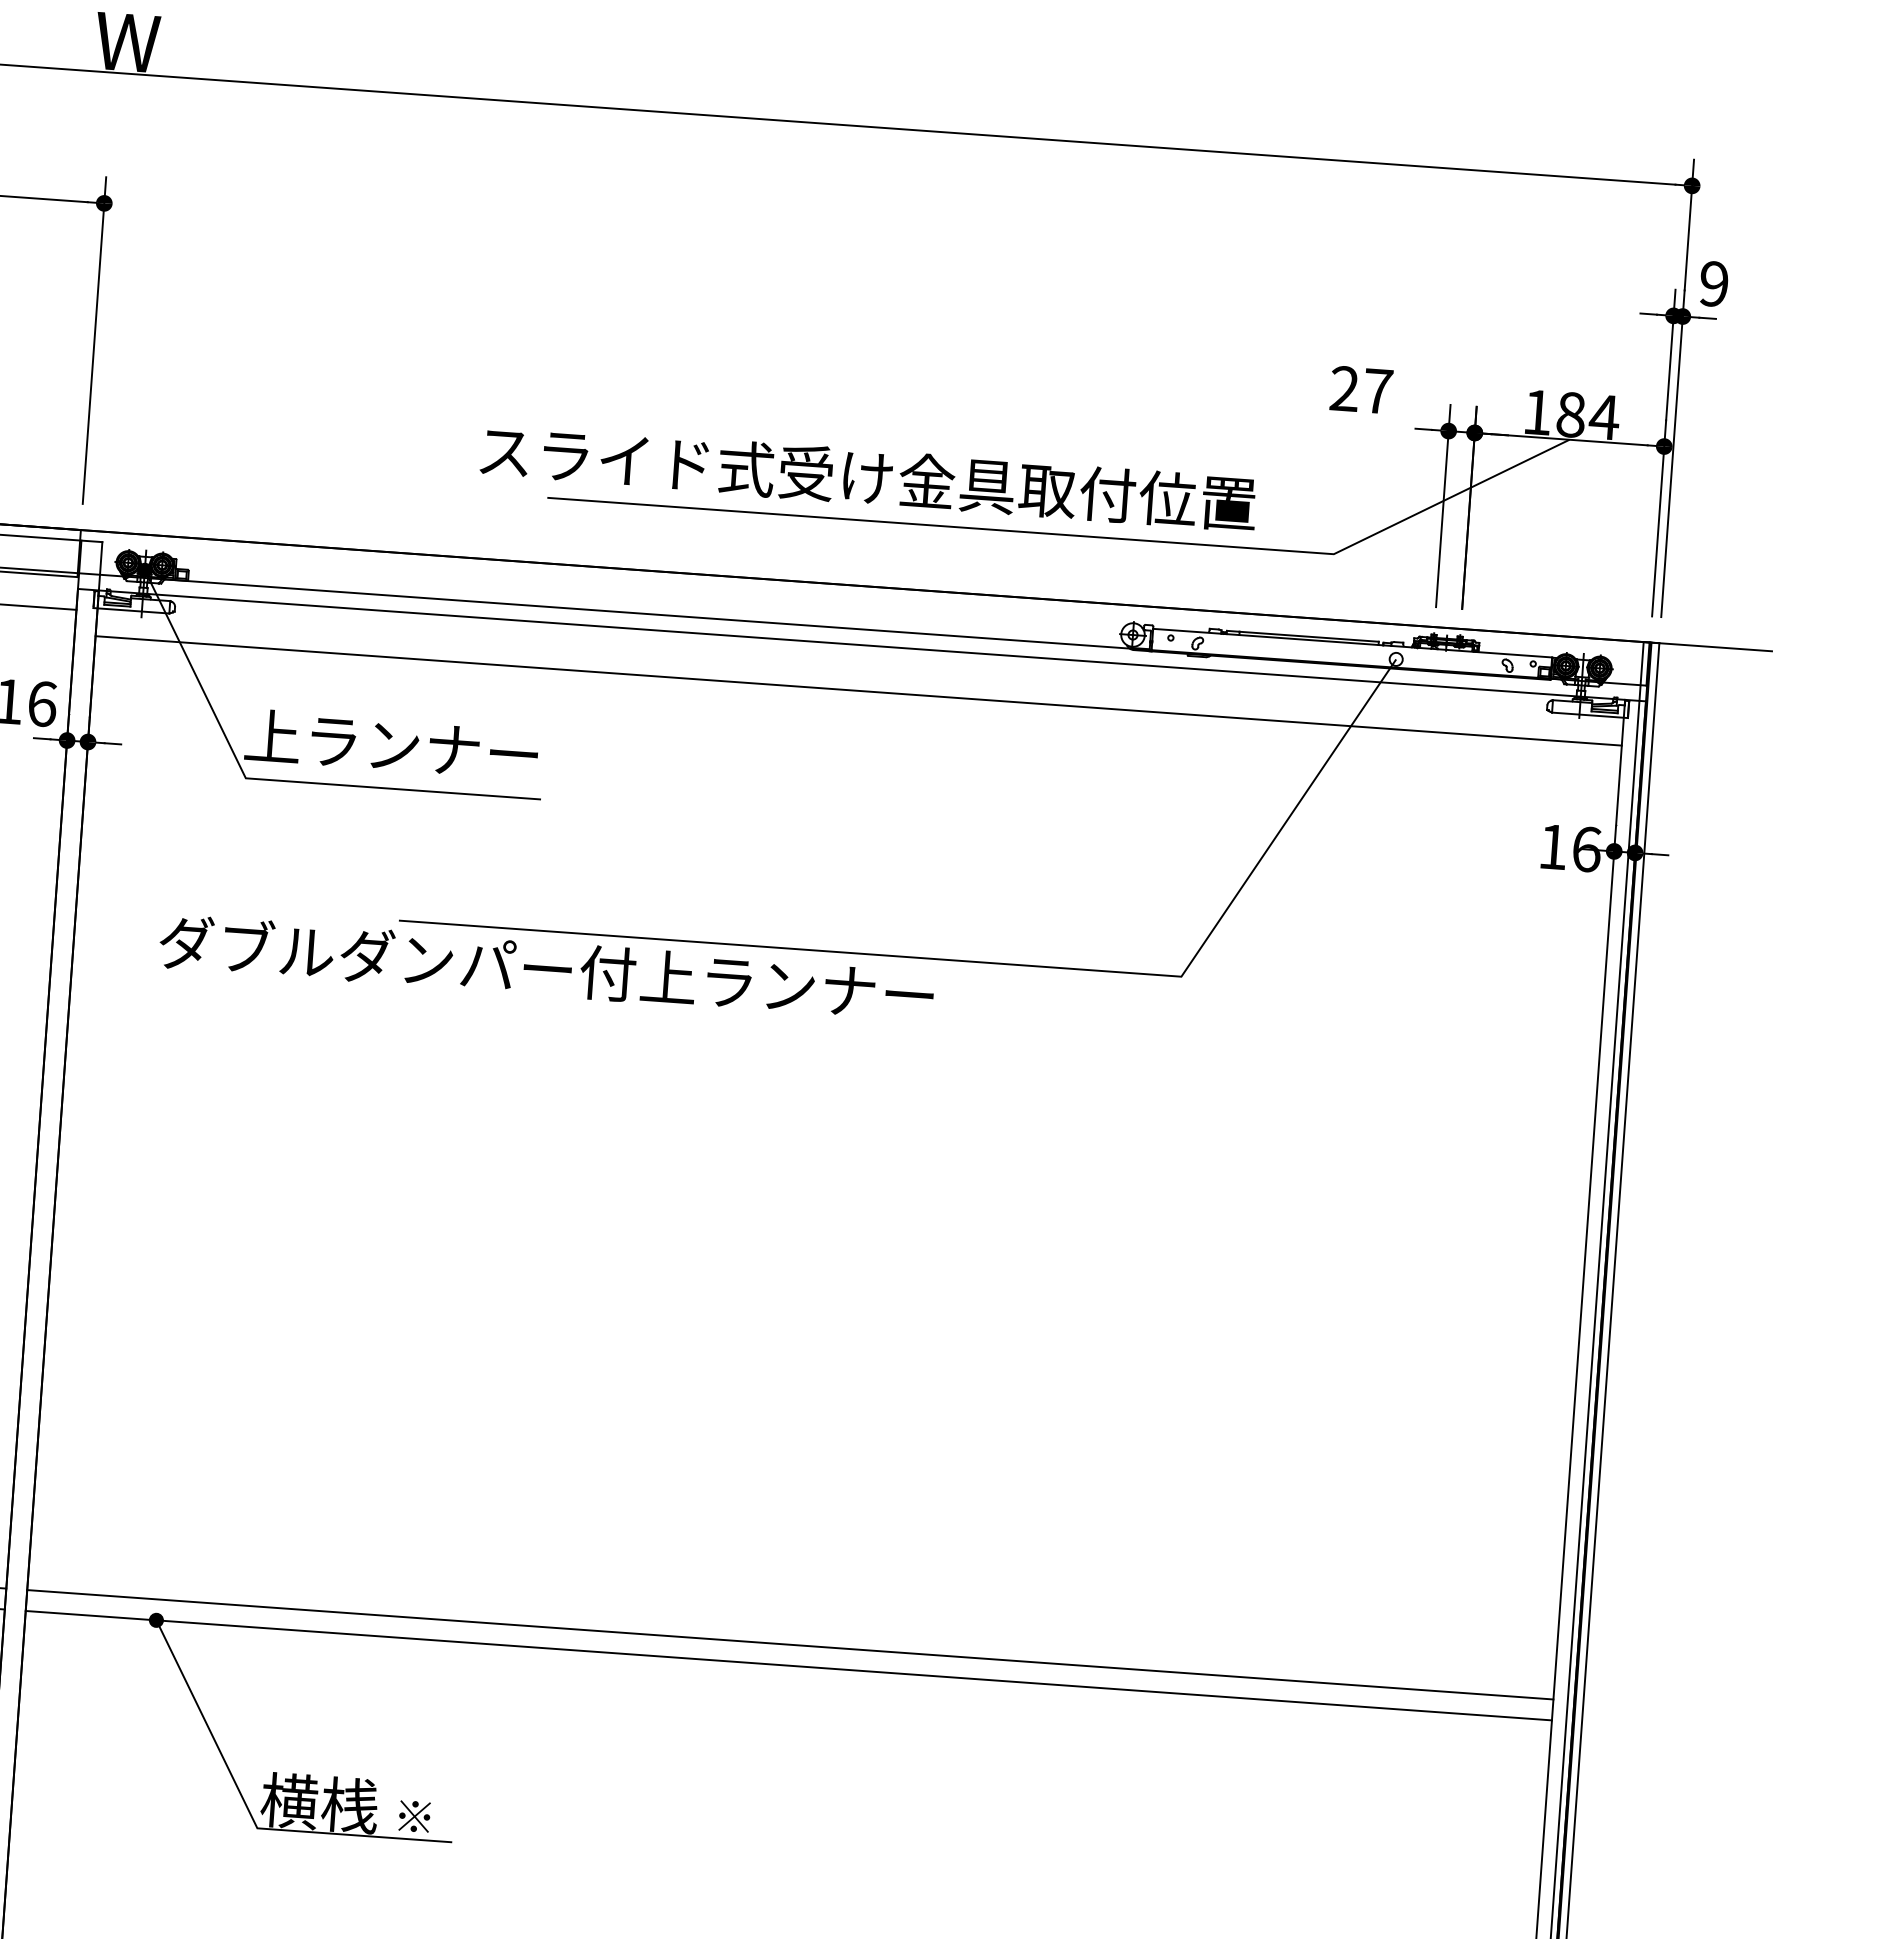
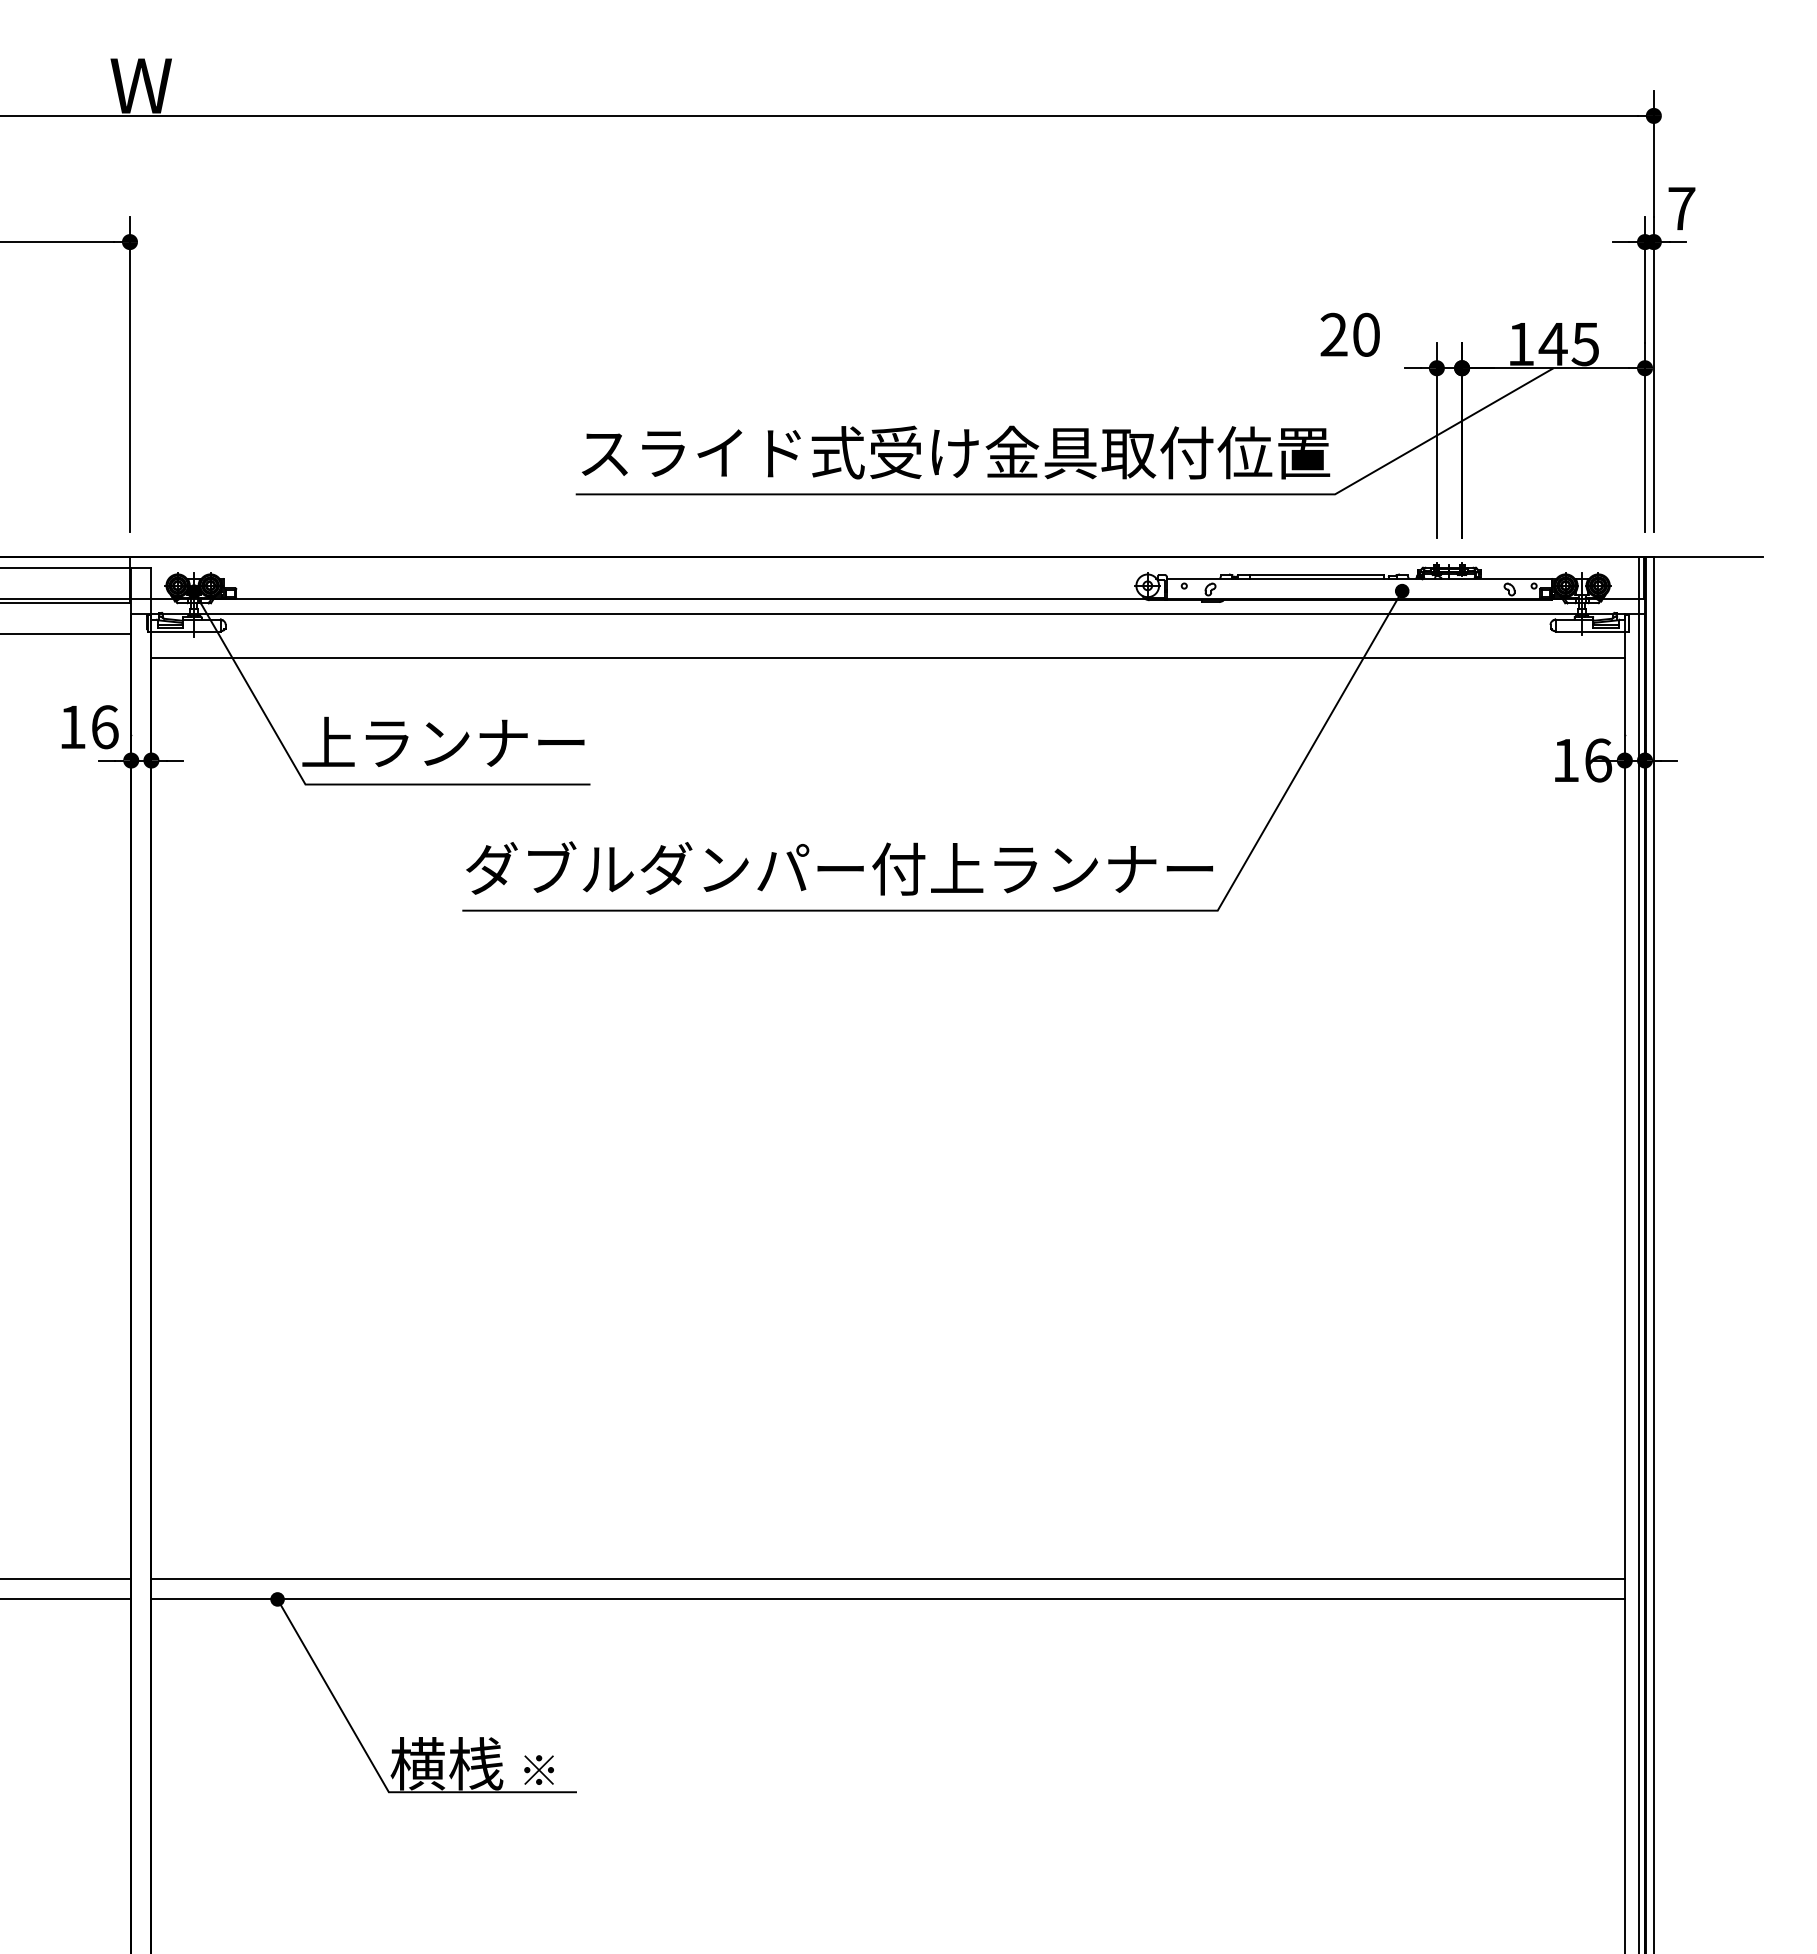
text: (1713, 283) -> (1681, 208), 9 -> 7
text: (1378, 390) -> (1366, 334), 27 -> 20
text: (1587, 416) -> (1569, 344), 184 -> 145
text: (868, 477) -> (955, 452), moved
fill: (1395, 658) -> (1401, 590), added
text: (546, 968) -> (839, 868), moved

